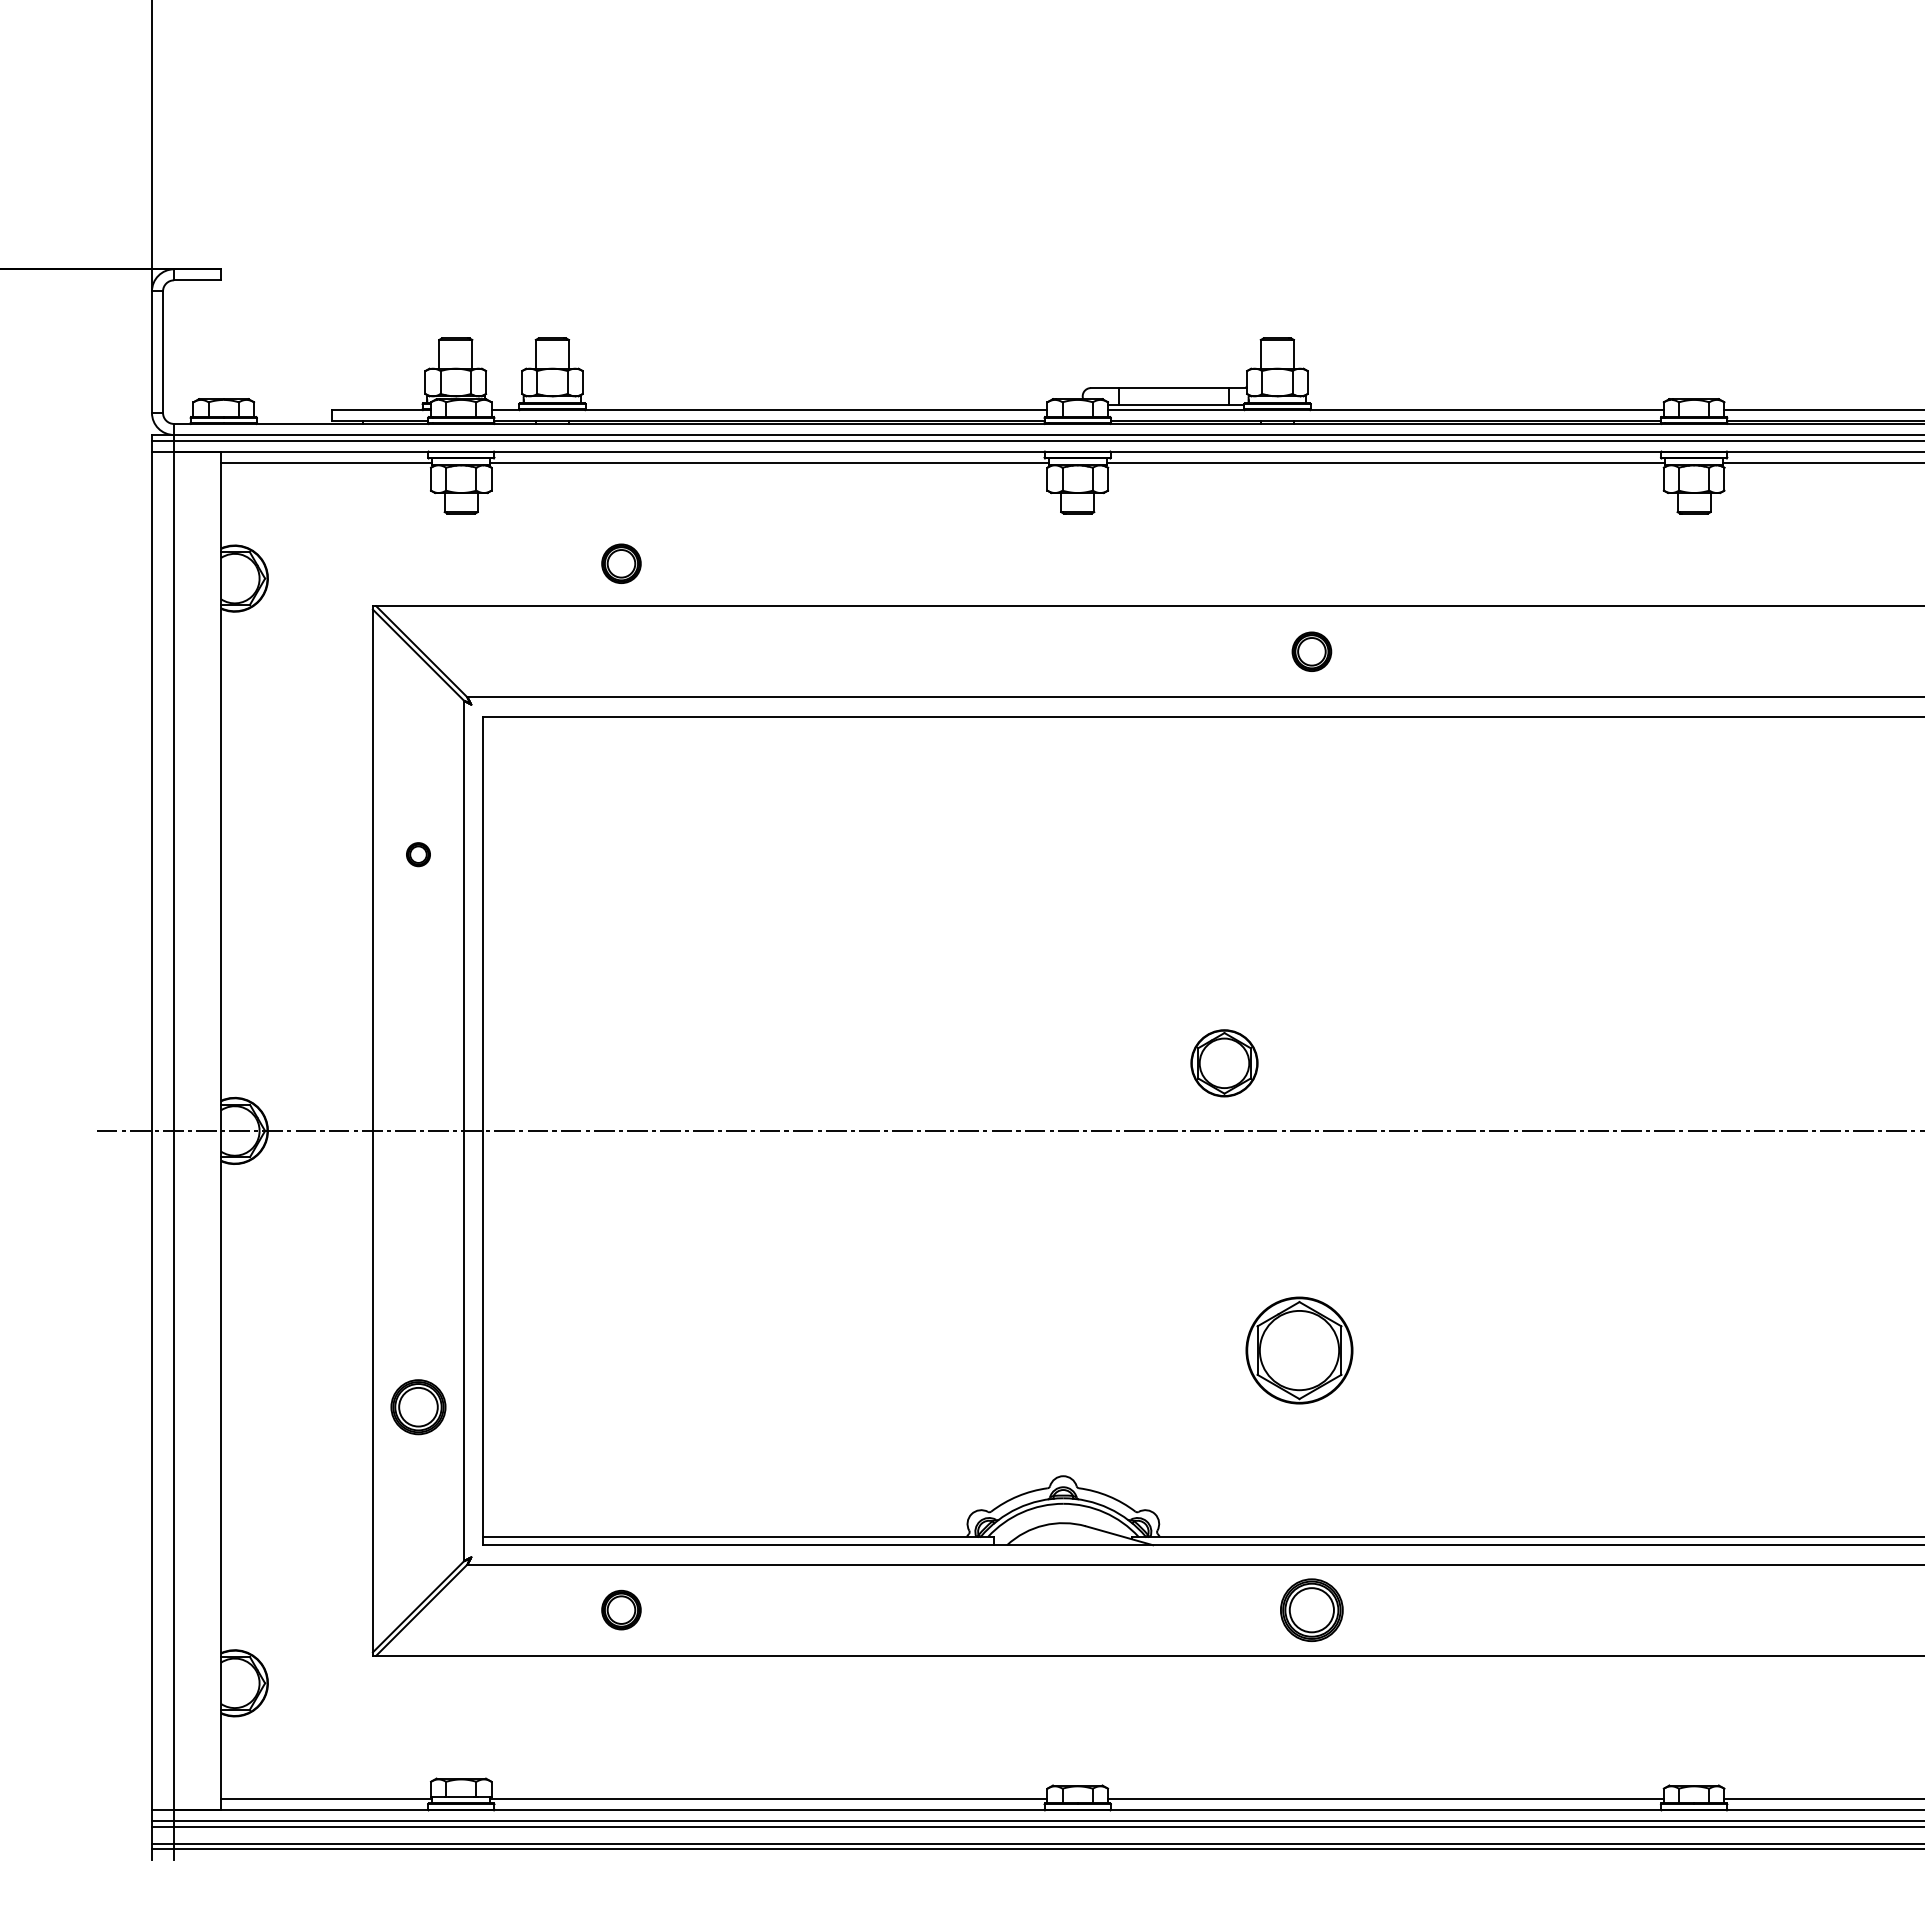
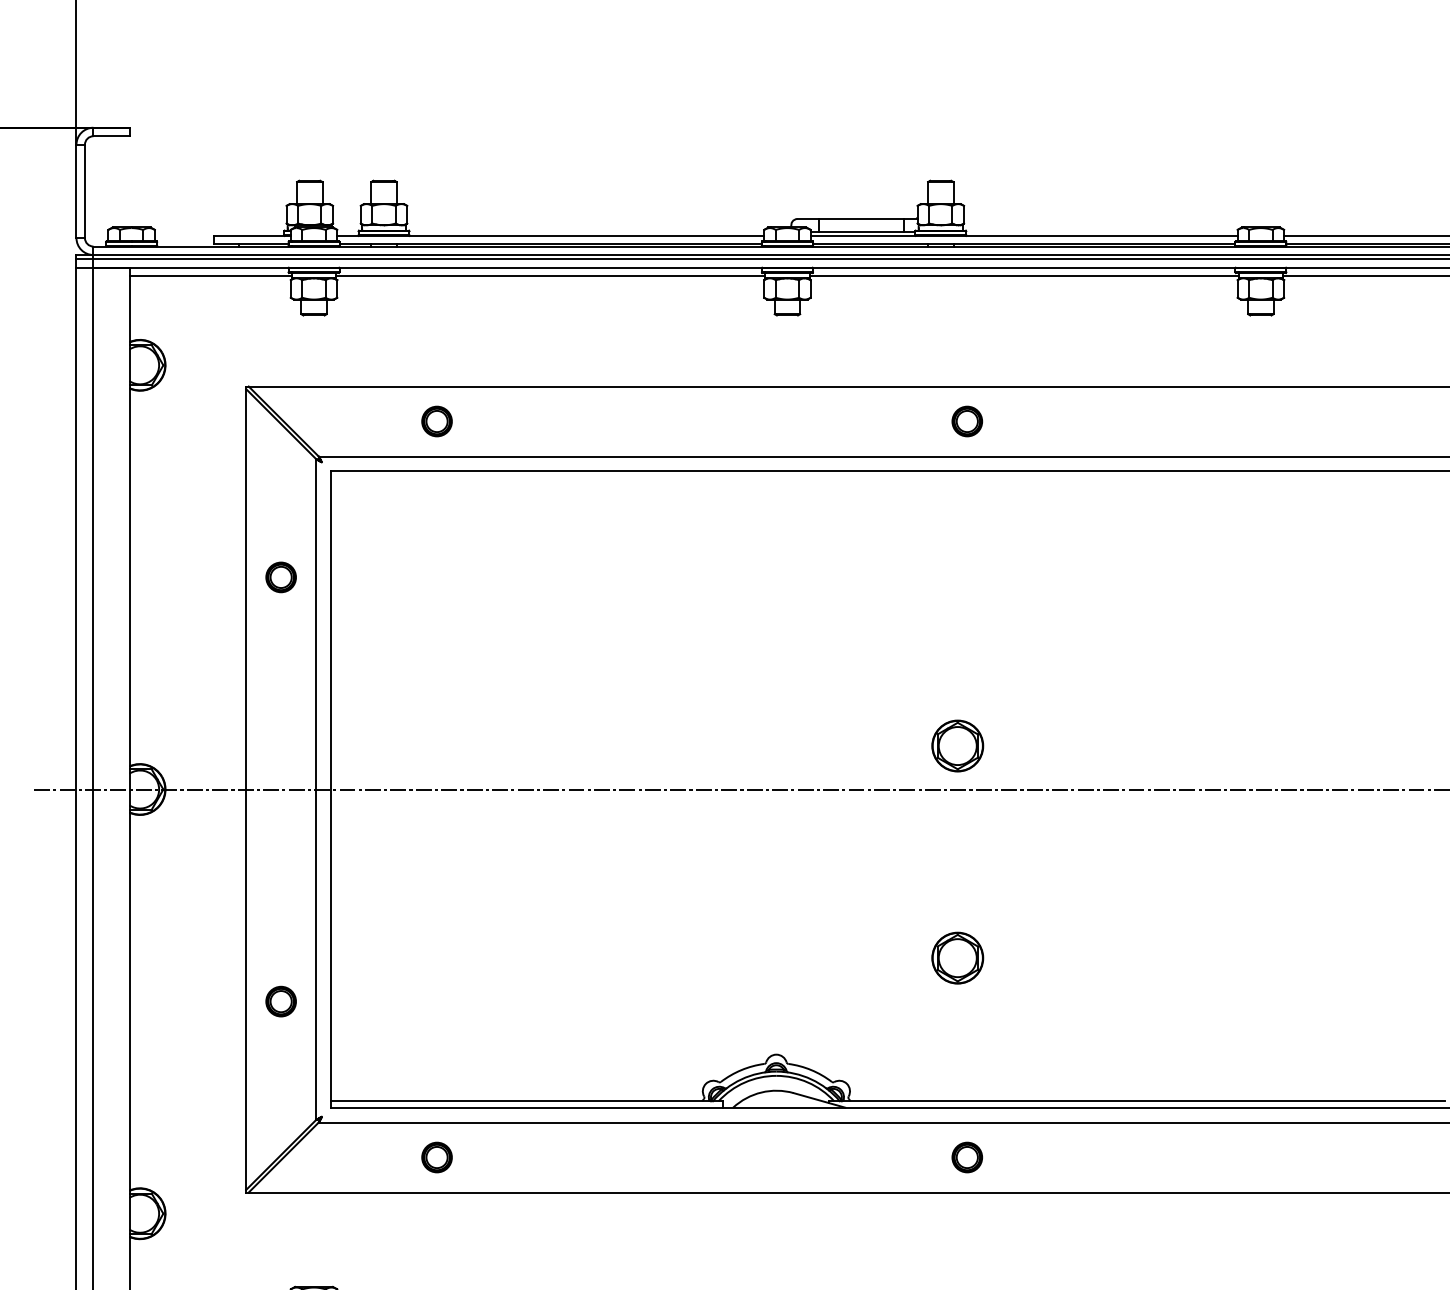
part: (621, 563) -> (437, 421), moved
part: (418, 854) -> (281, 577), size x1.67
part: (1224, 1063) -> (957, 746), moved
part: (1299, 1350) -> (957, 958), size x0.62
part: (418, 1406) -> (281, 1001), size x0.71
part: (1311, 1609) -> (966, 1157), size x0.62

